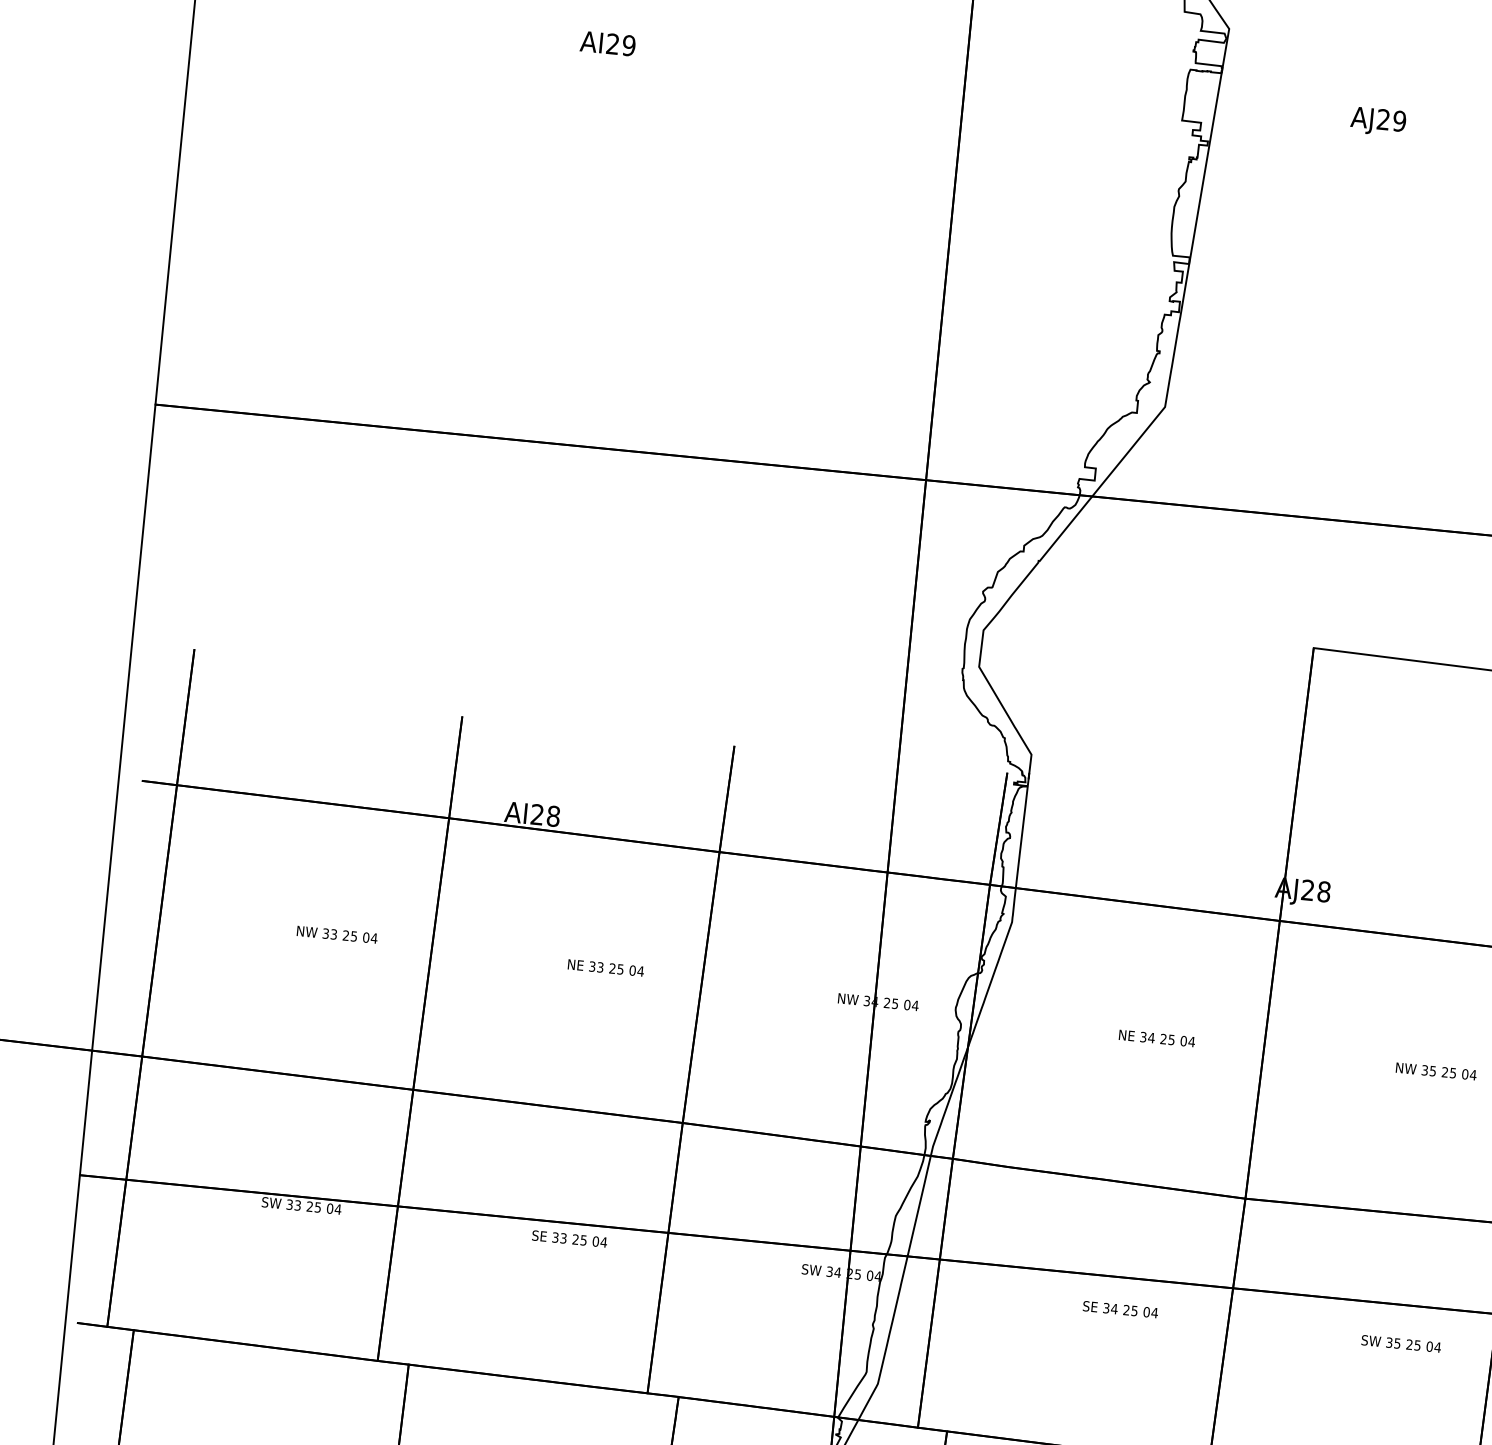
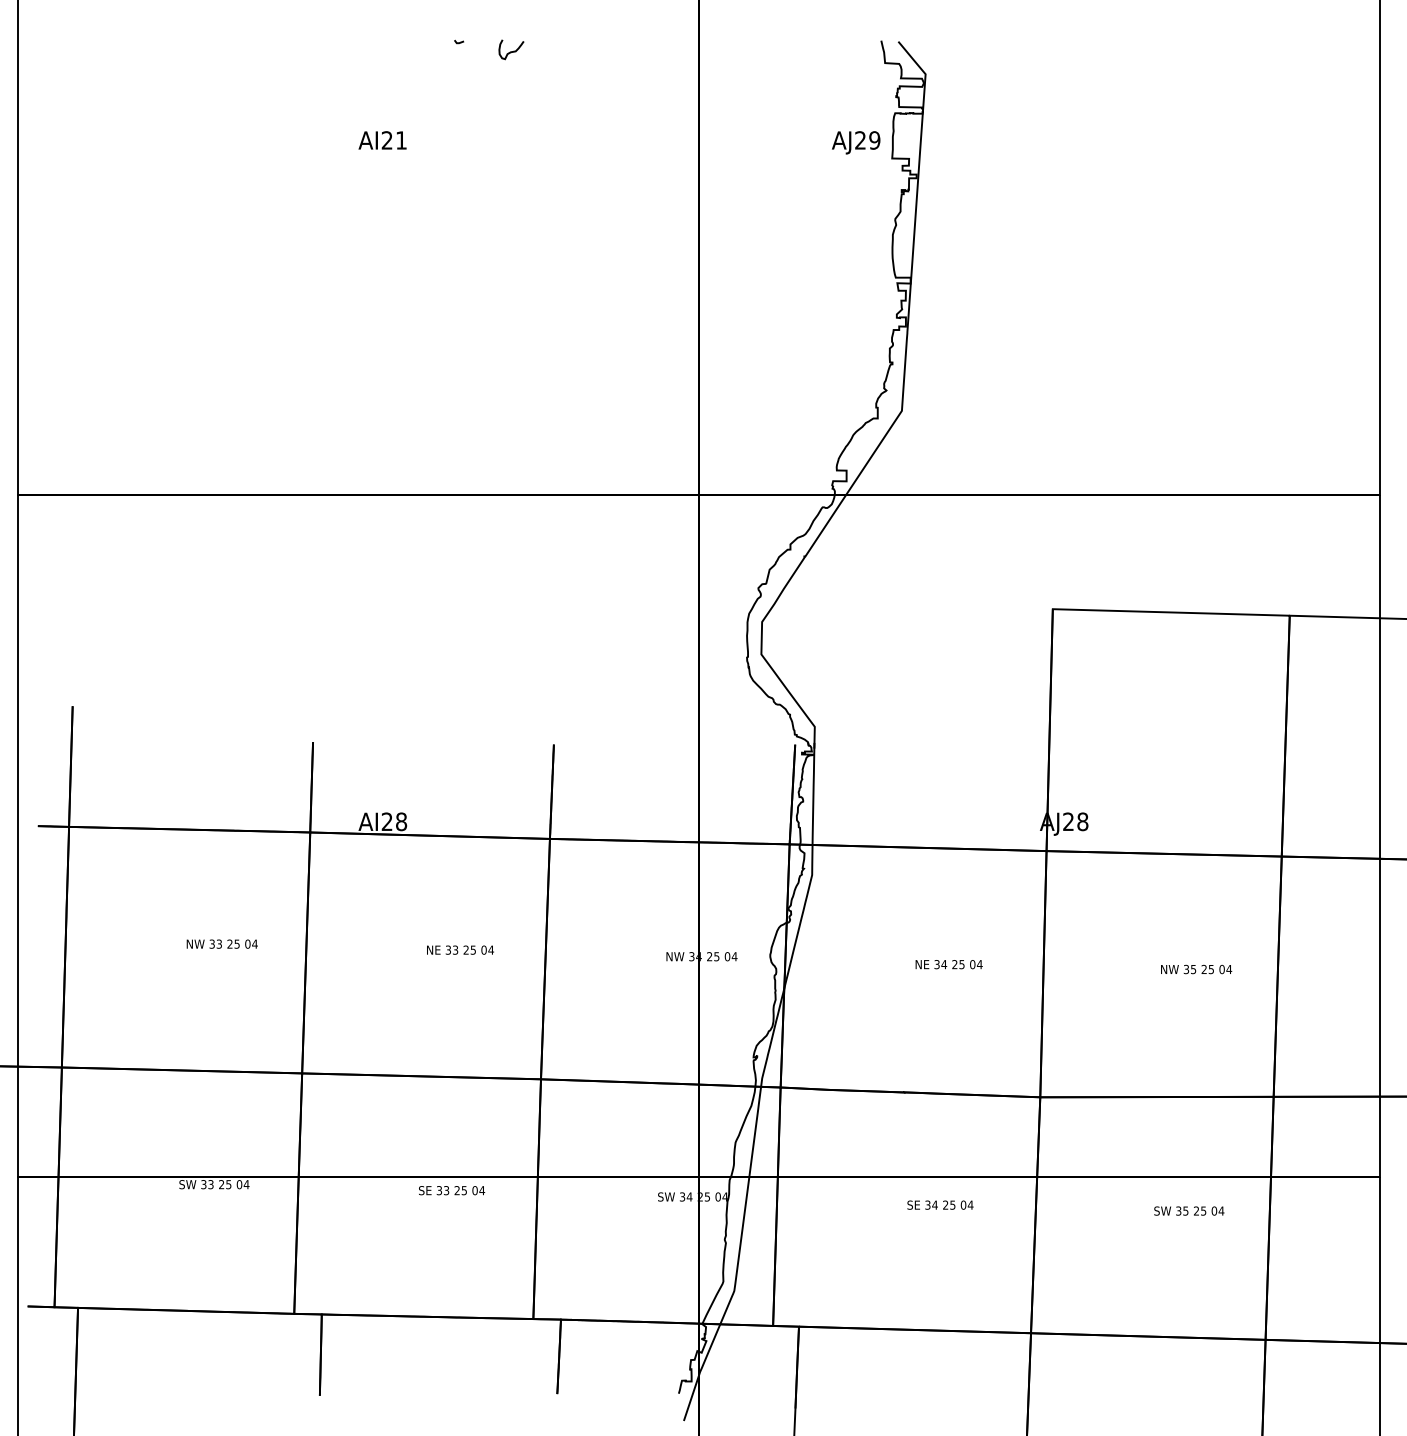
text: (629, 45) -> (401, 140), AI29 -> AI21
text: (1378, 121) -> (856, 142), moved

